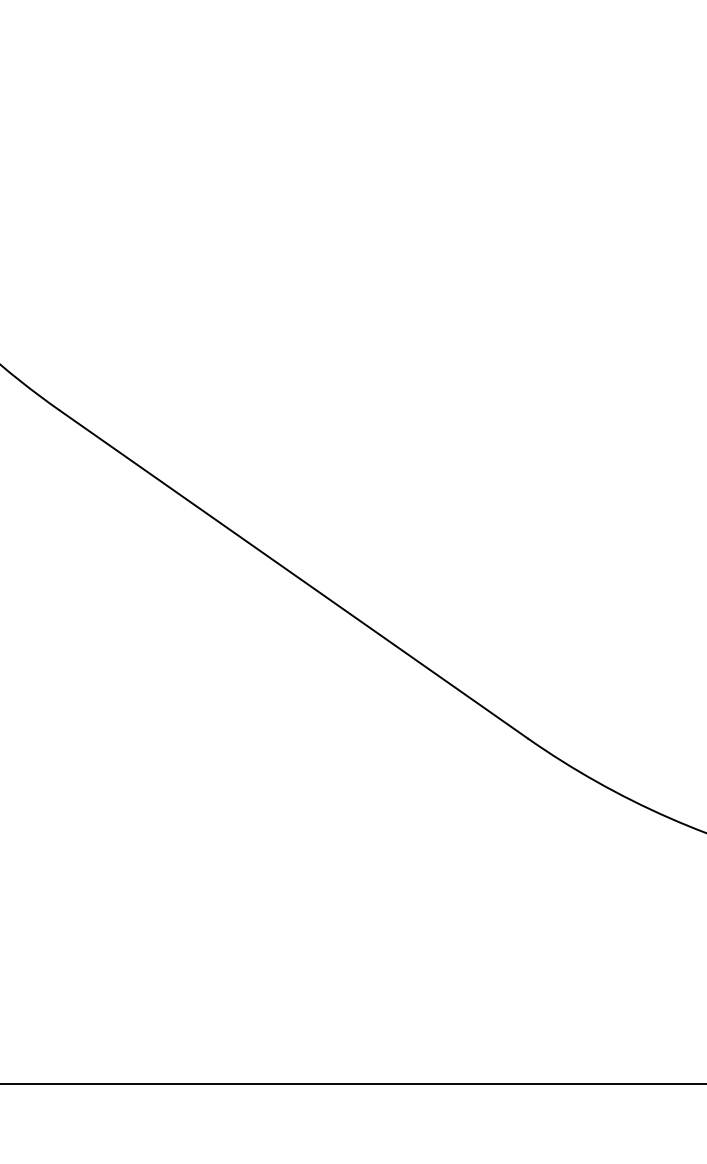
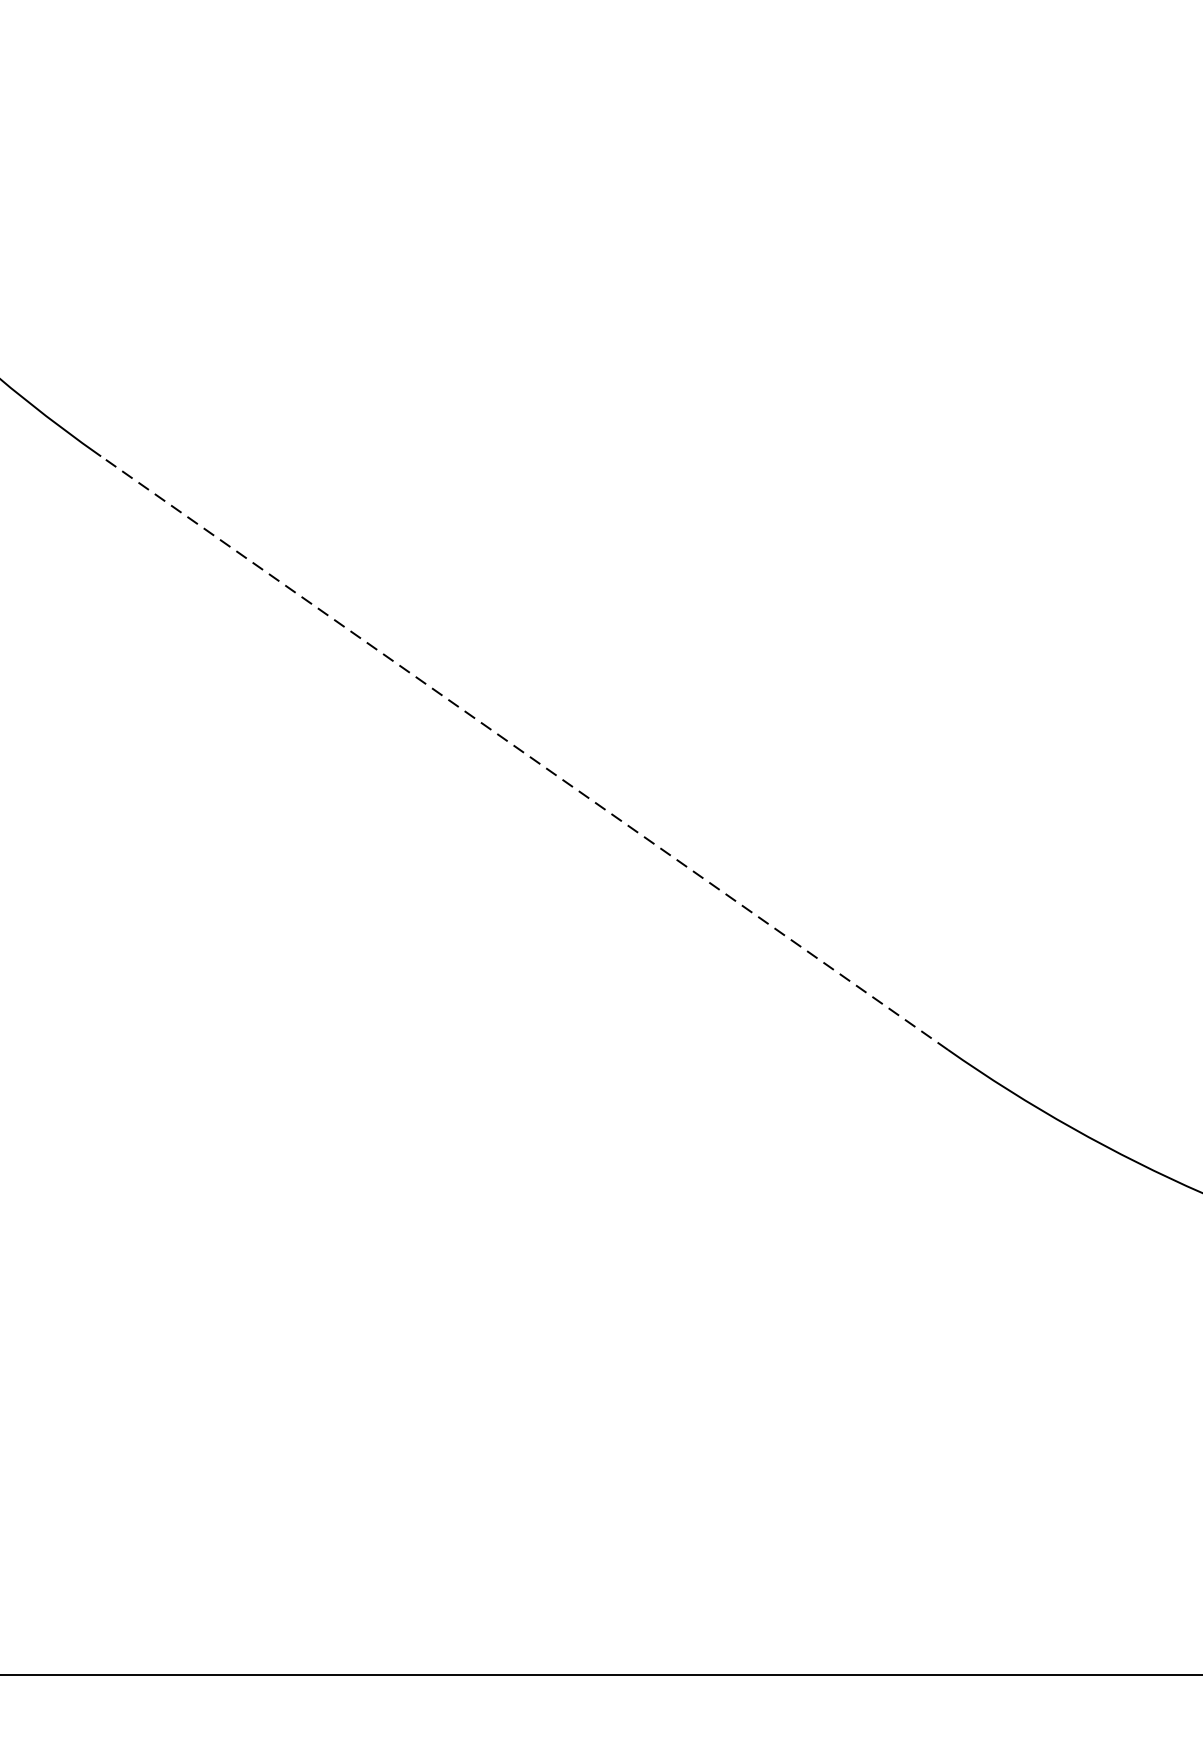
line: (293, 574) -> (524, 753), solid -> dashed

